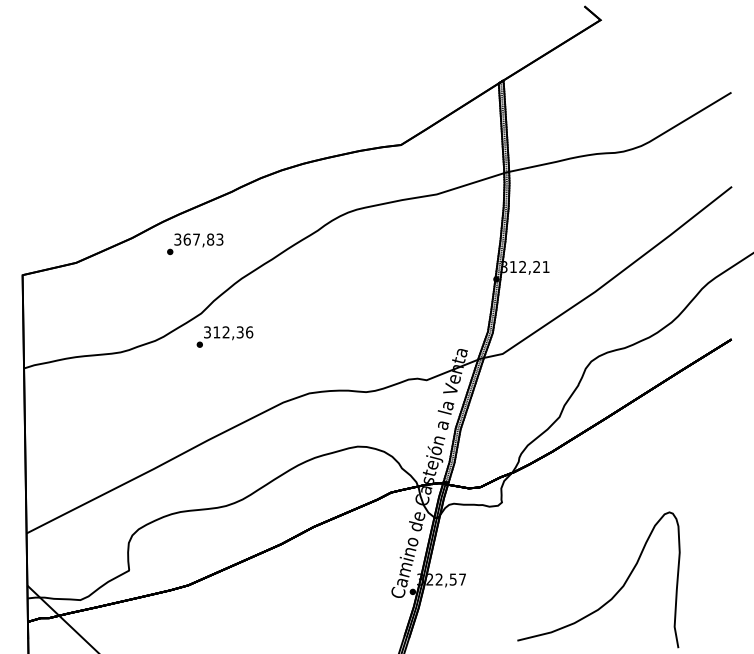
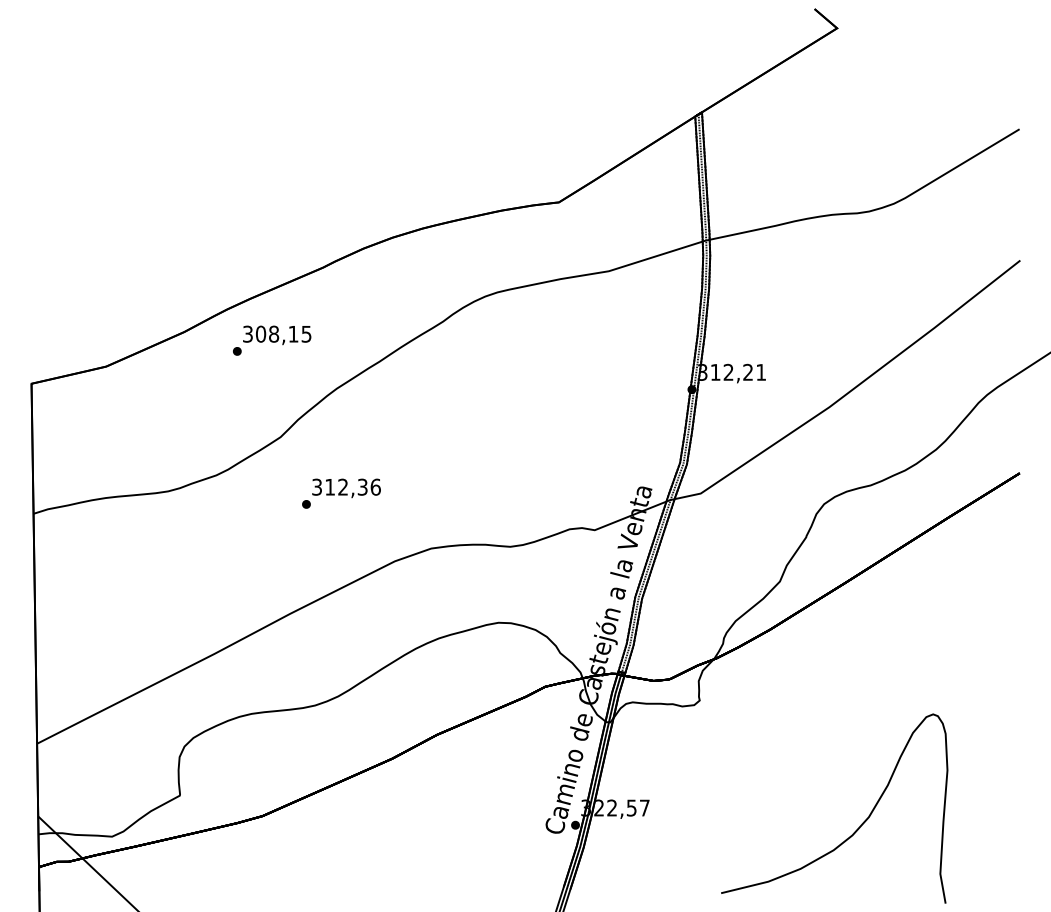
text: (203, 239) -> (283, 334), 367,83 -> 308,15
text: (224, 336) -> (340, 492), moved

